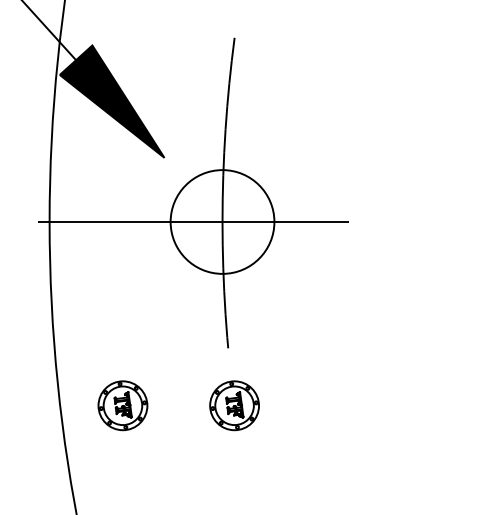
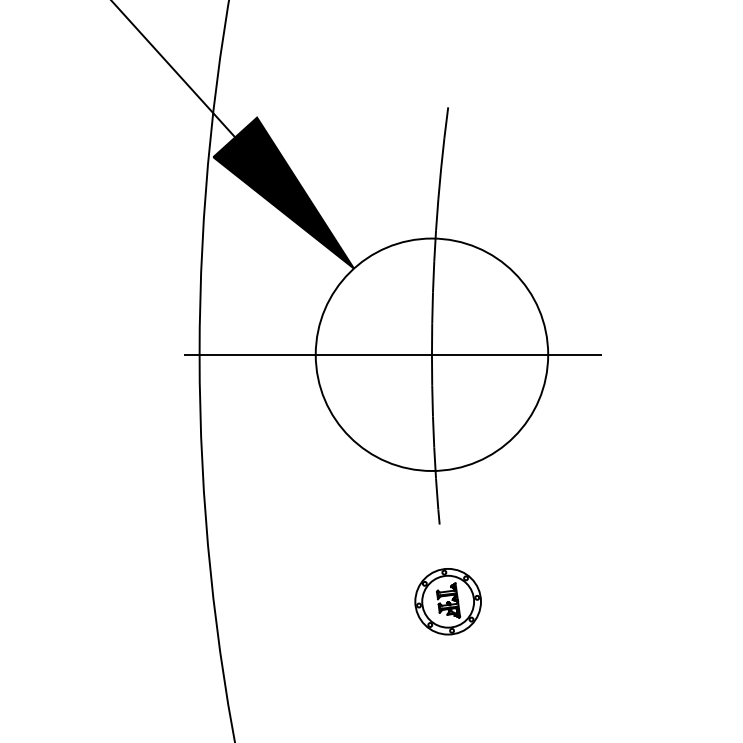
circle: (222, 221) -> (431, 354), size x1.67
part: (122, 405) -> (297, 601), removed

